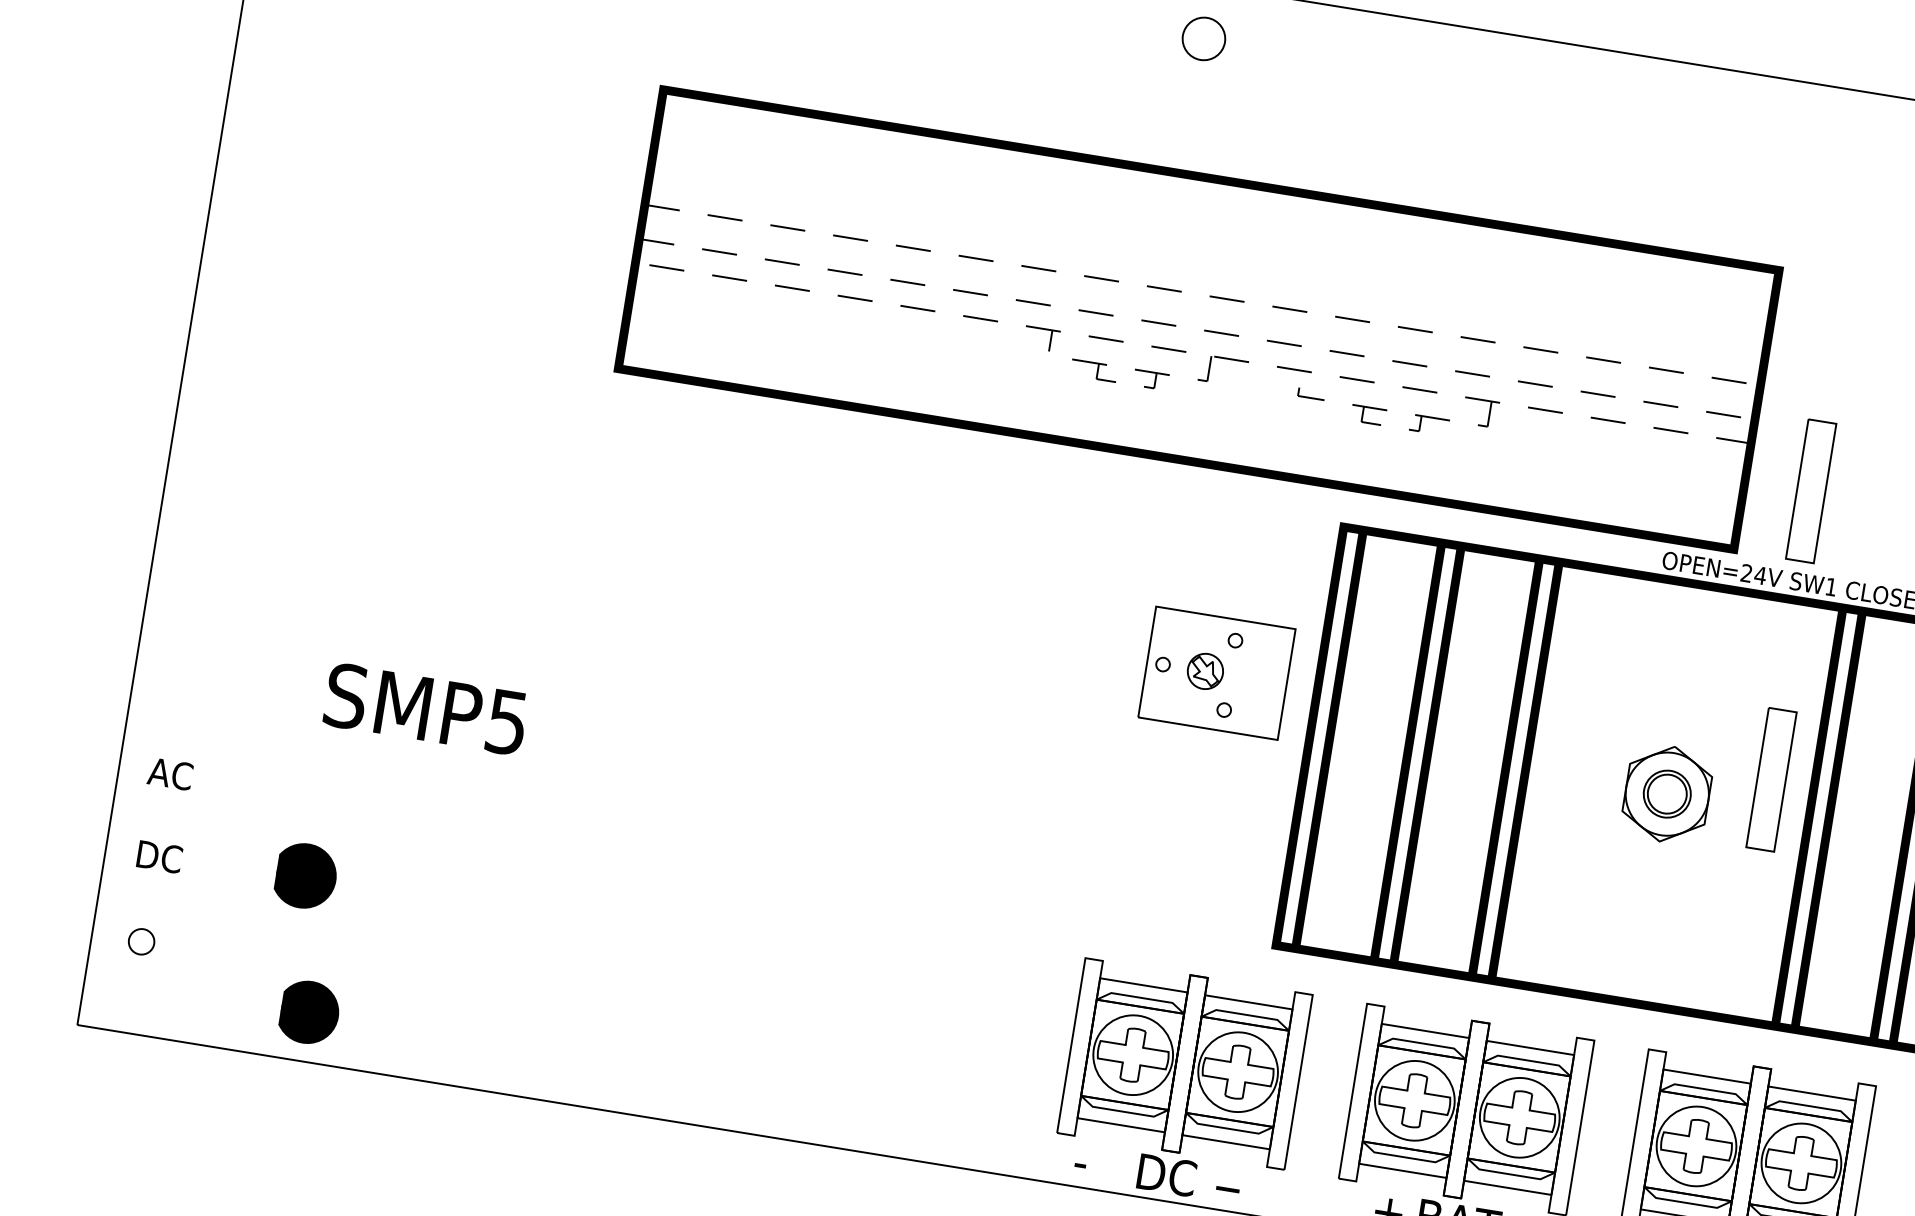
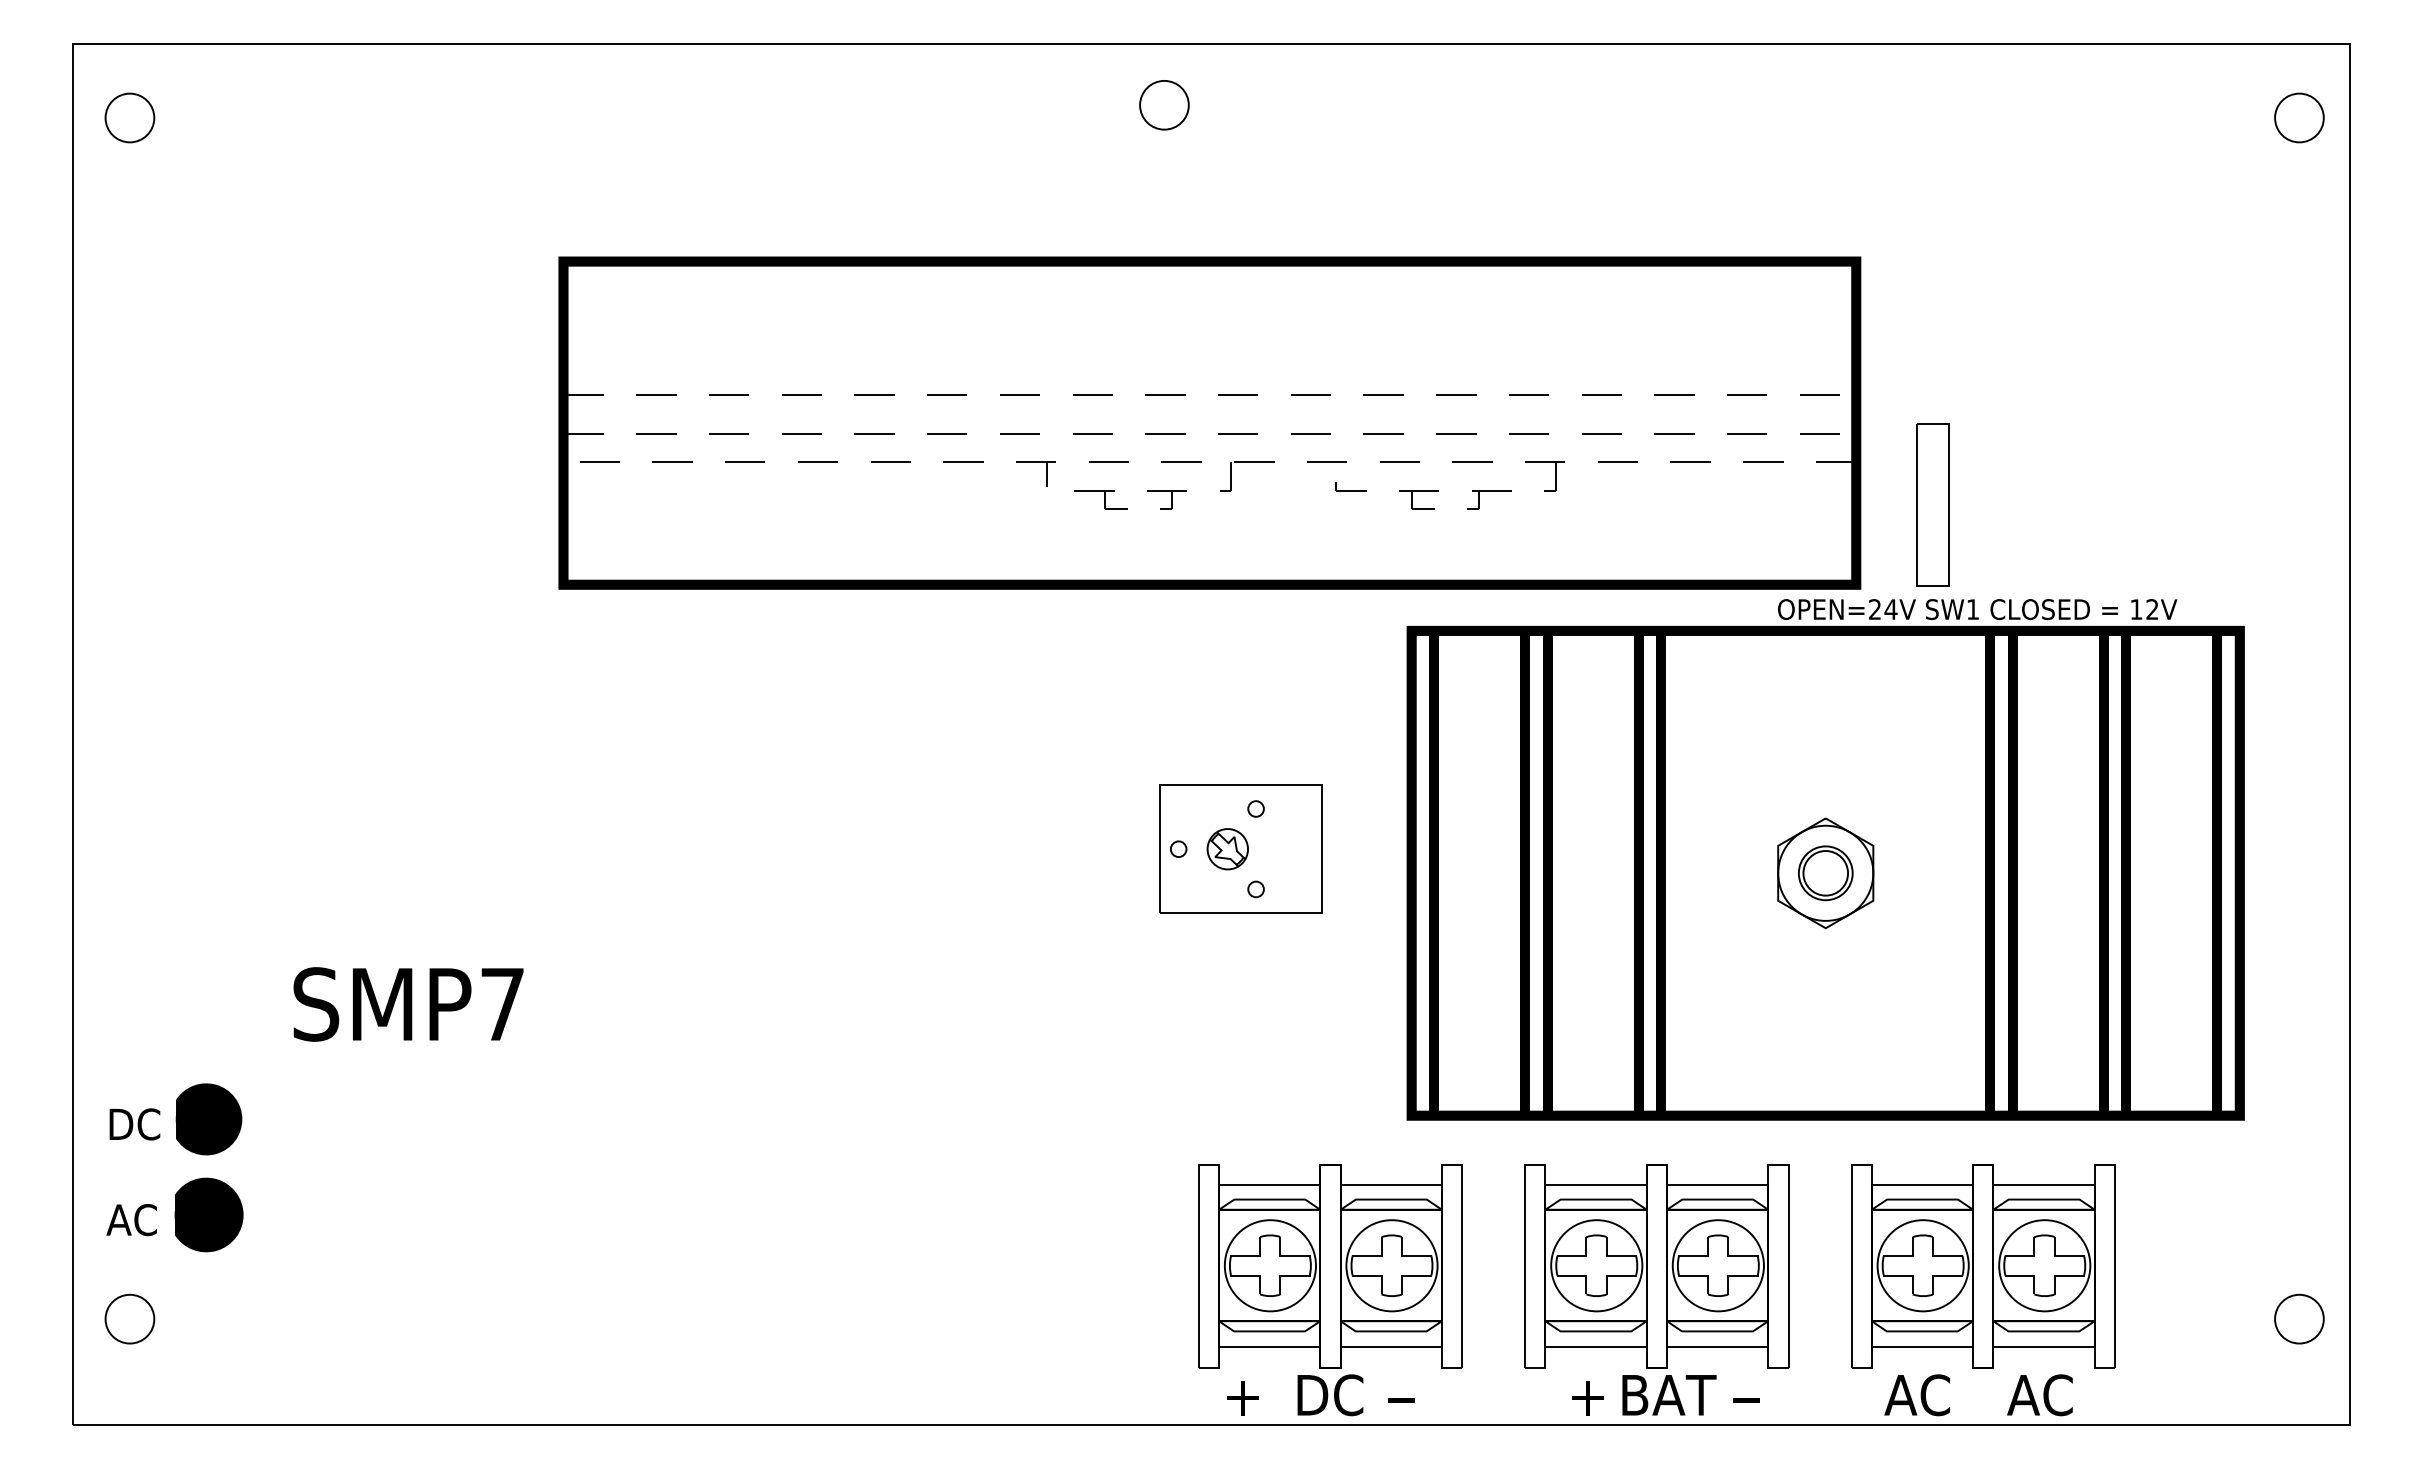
part: (1216, 672) -> (1240, 848), moved
text: (507, 722) -> (502, 1004), SMP5 -> SMP7
text: (171, 774) -> (133, 1124), AC -> DC
part: (1771, 779) -> (1940, 837), removed
text: (158, 857) -> (133, 1220), DC -> AC
part: (305, 875) -> (208, 1214), moved
circle: (141, 941) -> (129, 1318), size x1.67
part: (309, 1012) -> (208, 1119), moved
text: (1089, 1165) -> (1241, 1398), - -> +

